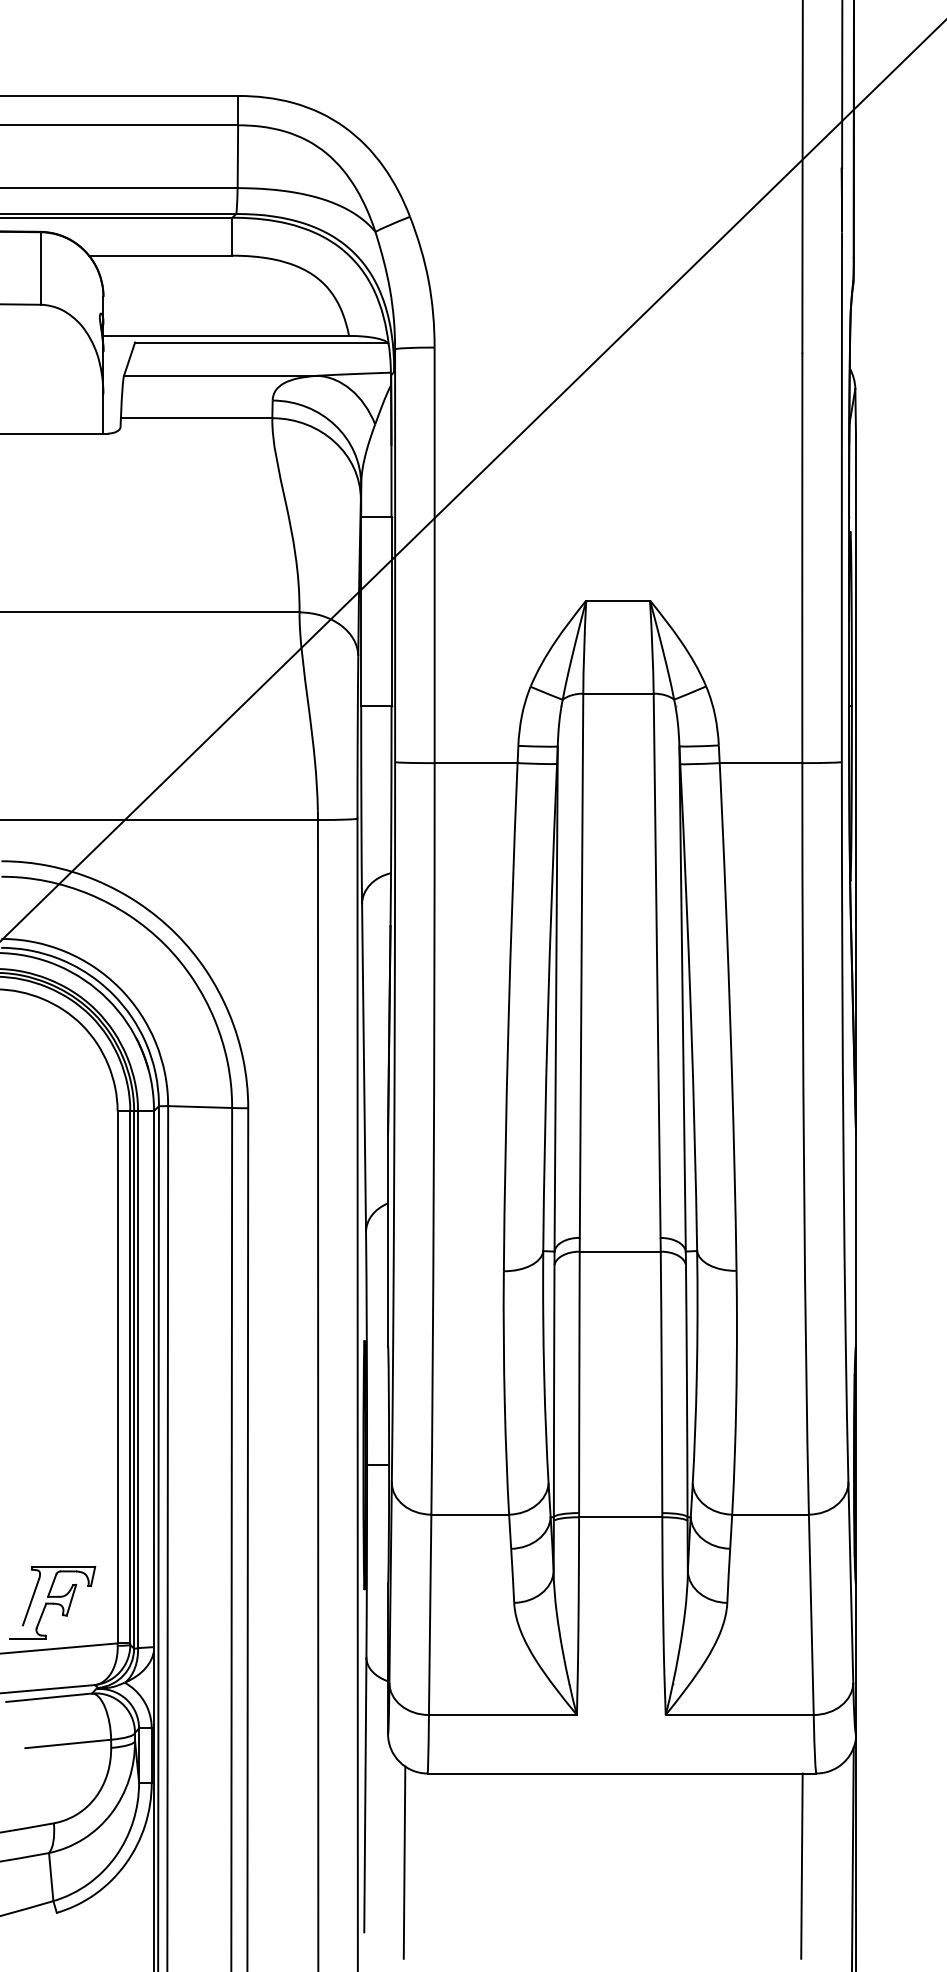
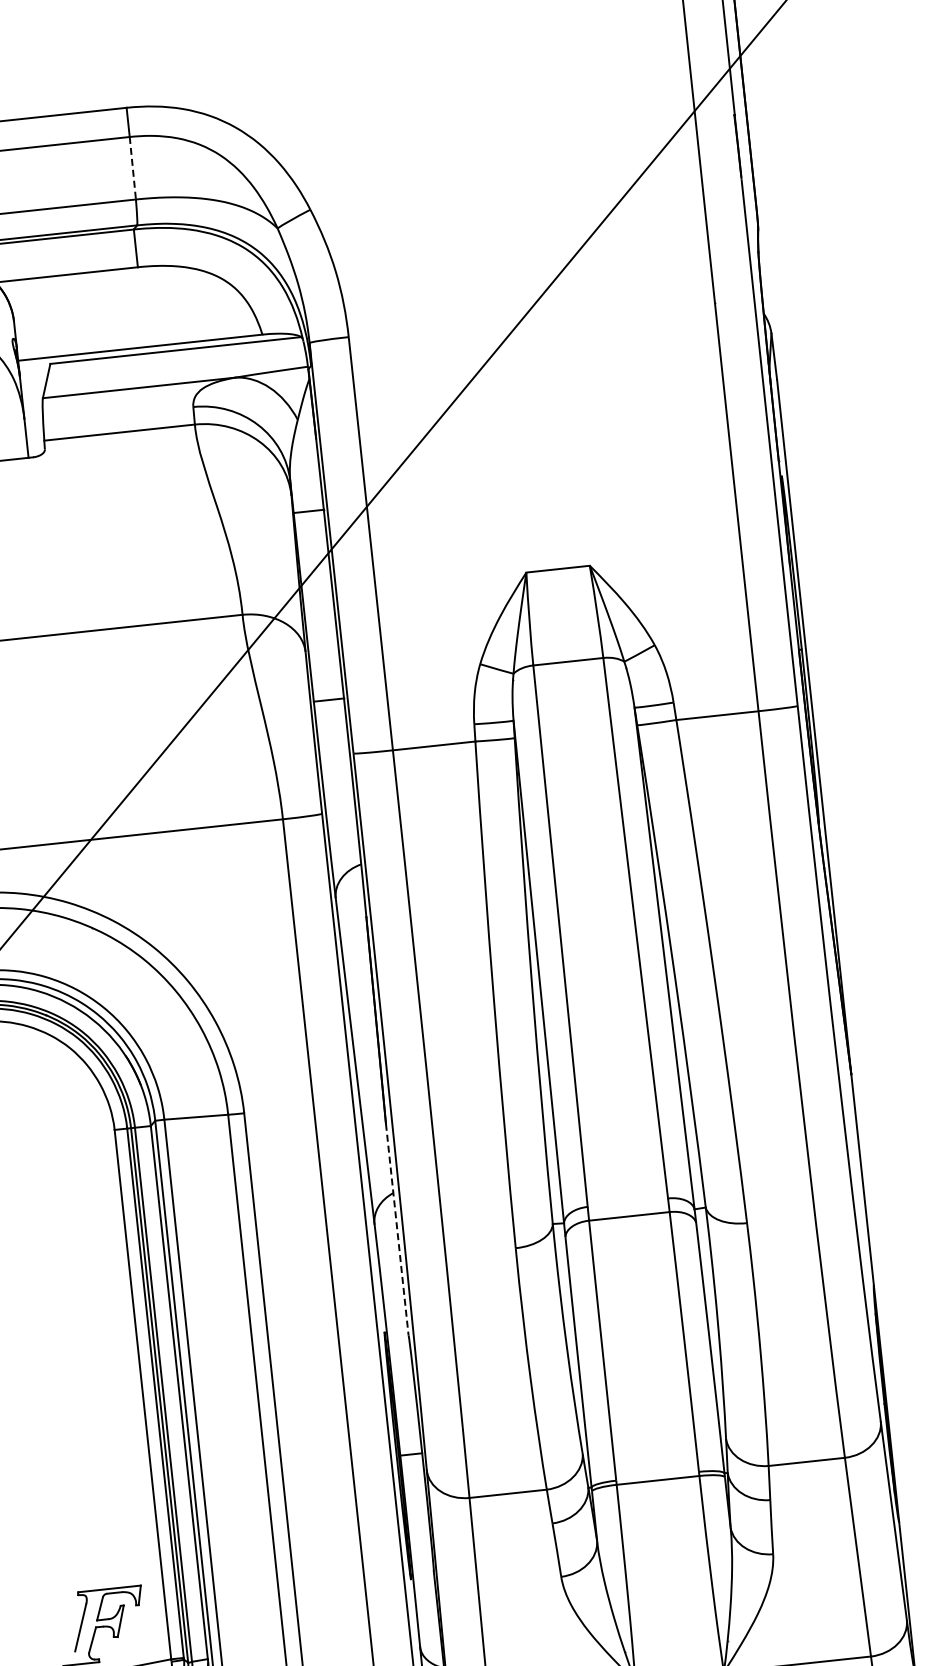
line: (237, 157) -> (132, 169), solid -> dashed
line: (388, 1240) -> (397, 1229), solid -> dashed

